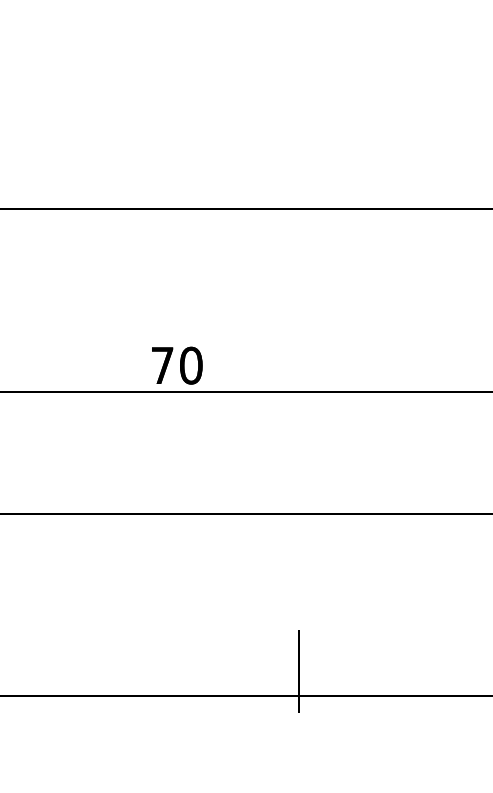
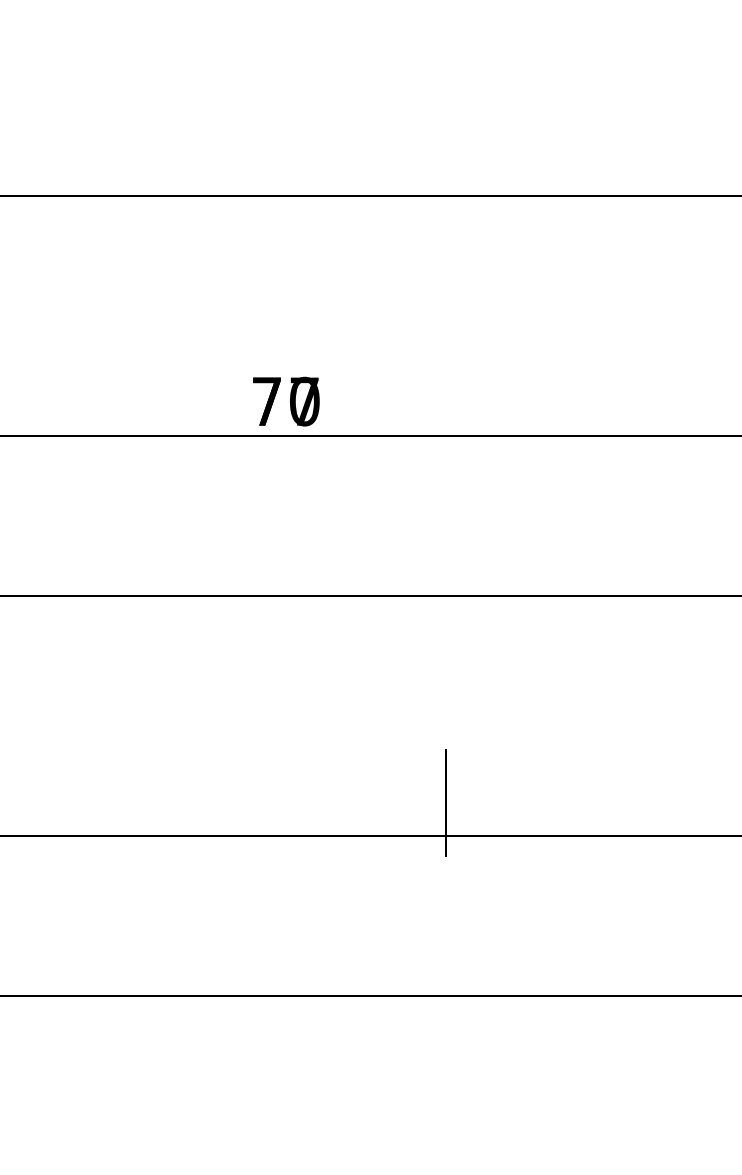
text: (191, 365) -> (304, 401), 70 -> 77

